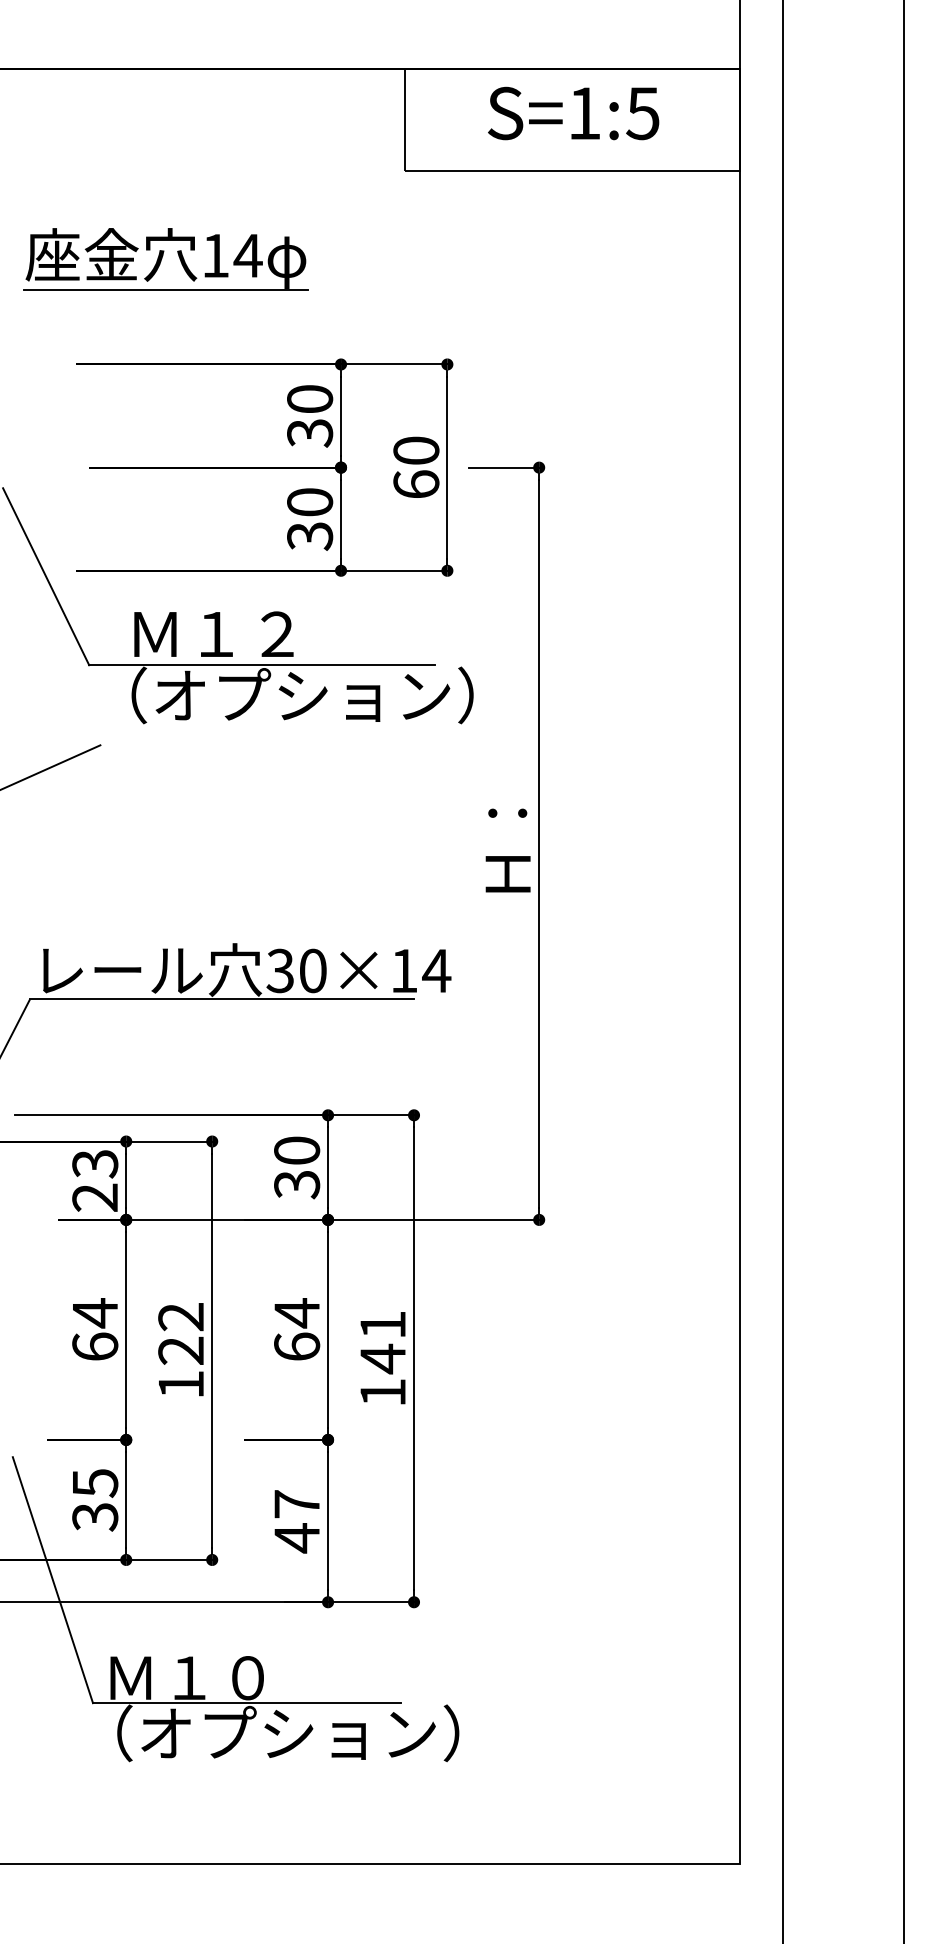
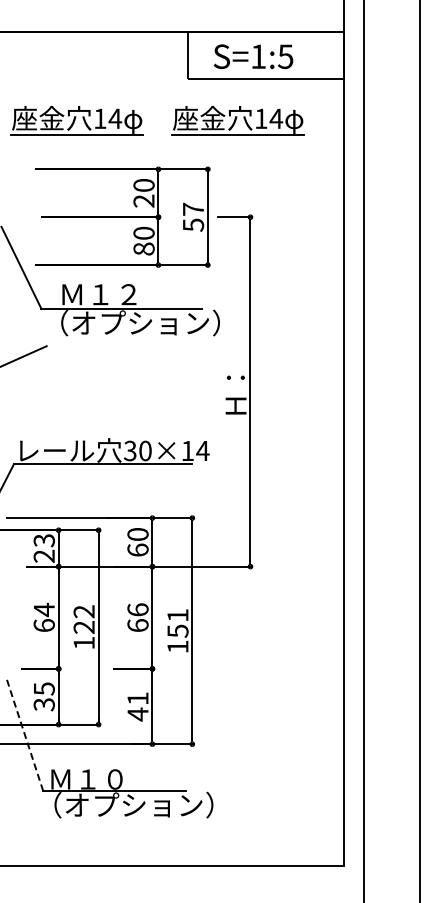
text: (573, 112) -> (253, 56), moved
part: (511, 259) -> (237, 120), added
text: (310, 431) -> (144, 200), 30 -> 20
text: (416, 466) -> (193, 216), 60 -> 57
text: (308, 534) -> (143, 248), 30 -> 80
text: (295, 1182) -> (137, 549), 30 -> 60
text: (295, 1314) -> (137, 610), 64 -> 66
text: (382, 1359) -> (177, 631), 141 -> 151
text: (295, 1503) -> (137, 698), 47 -> 41
line: (52, 1579) -> (24, 733), solid -> dashed

